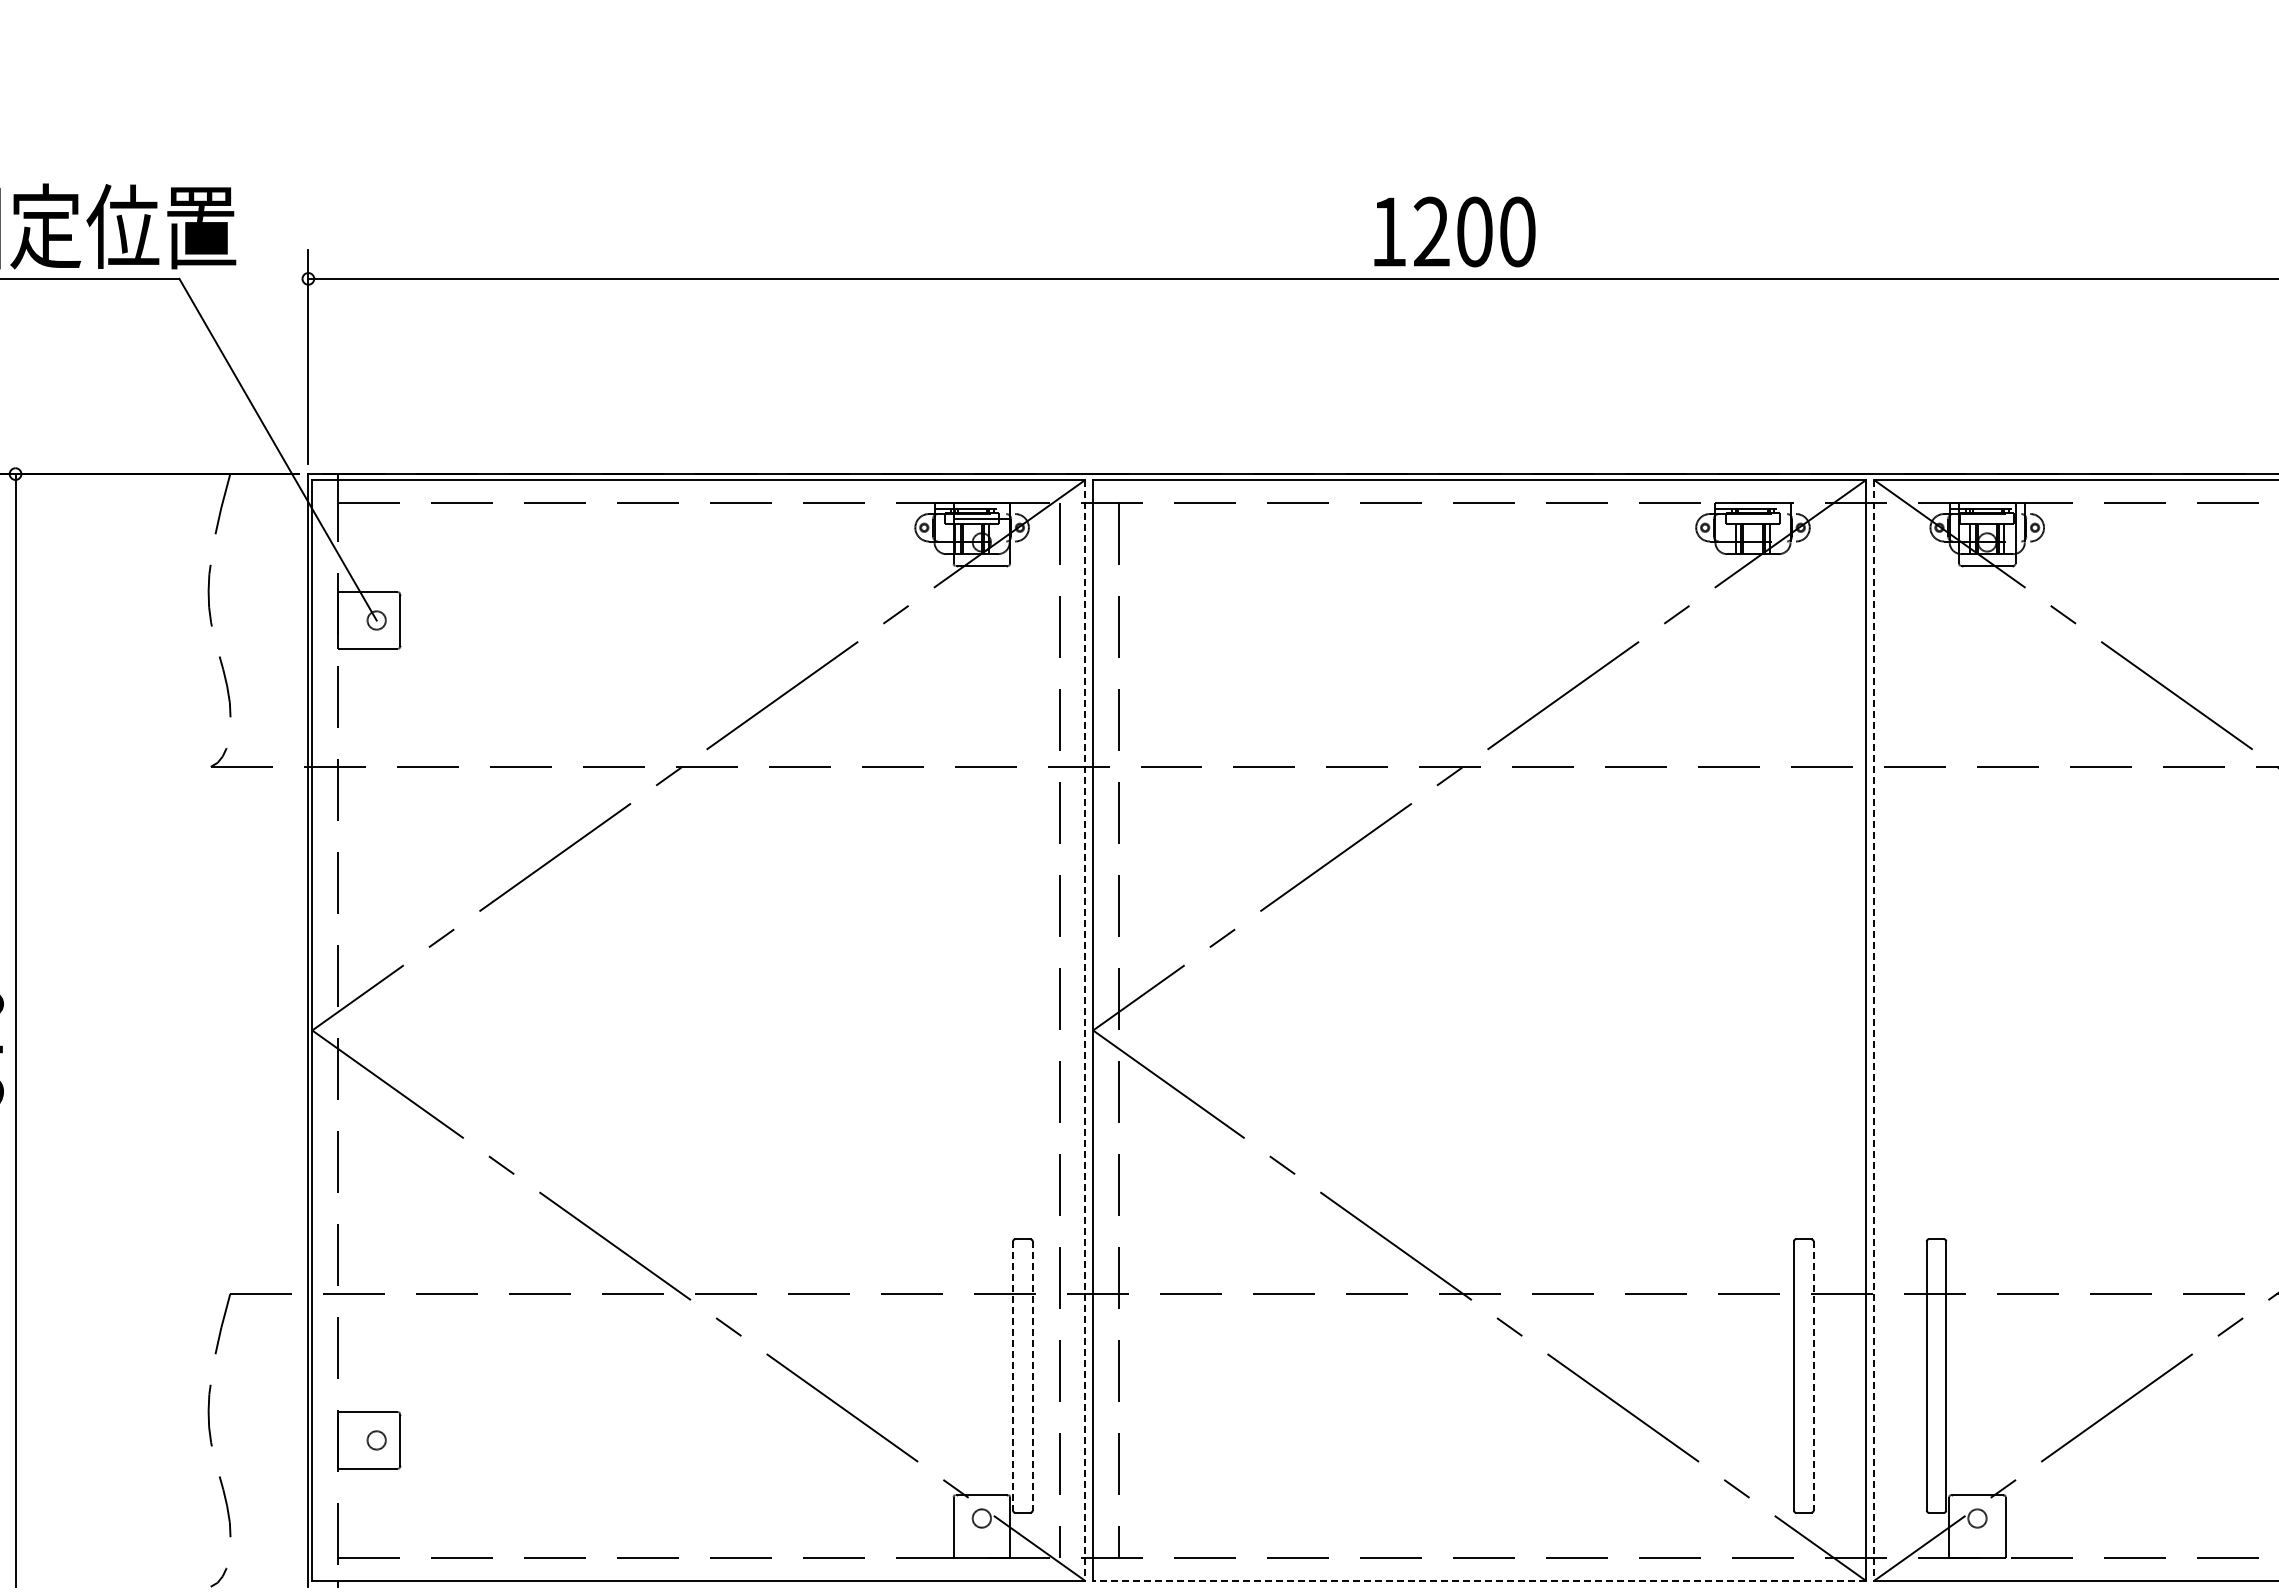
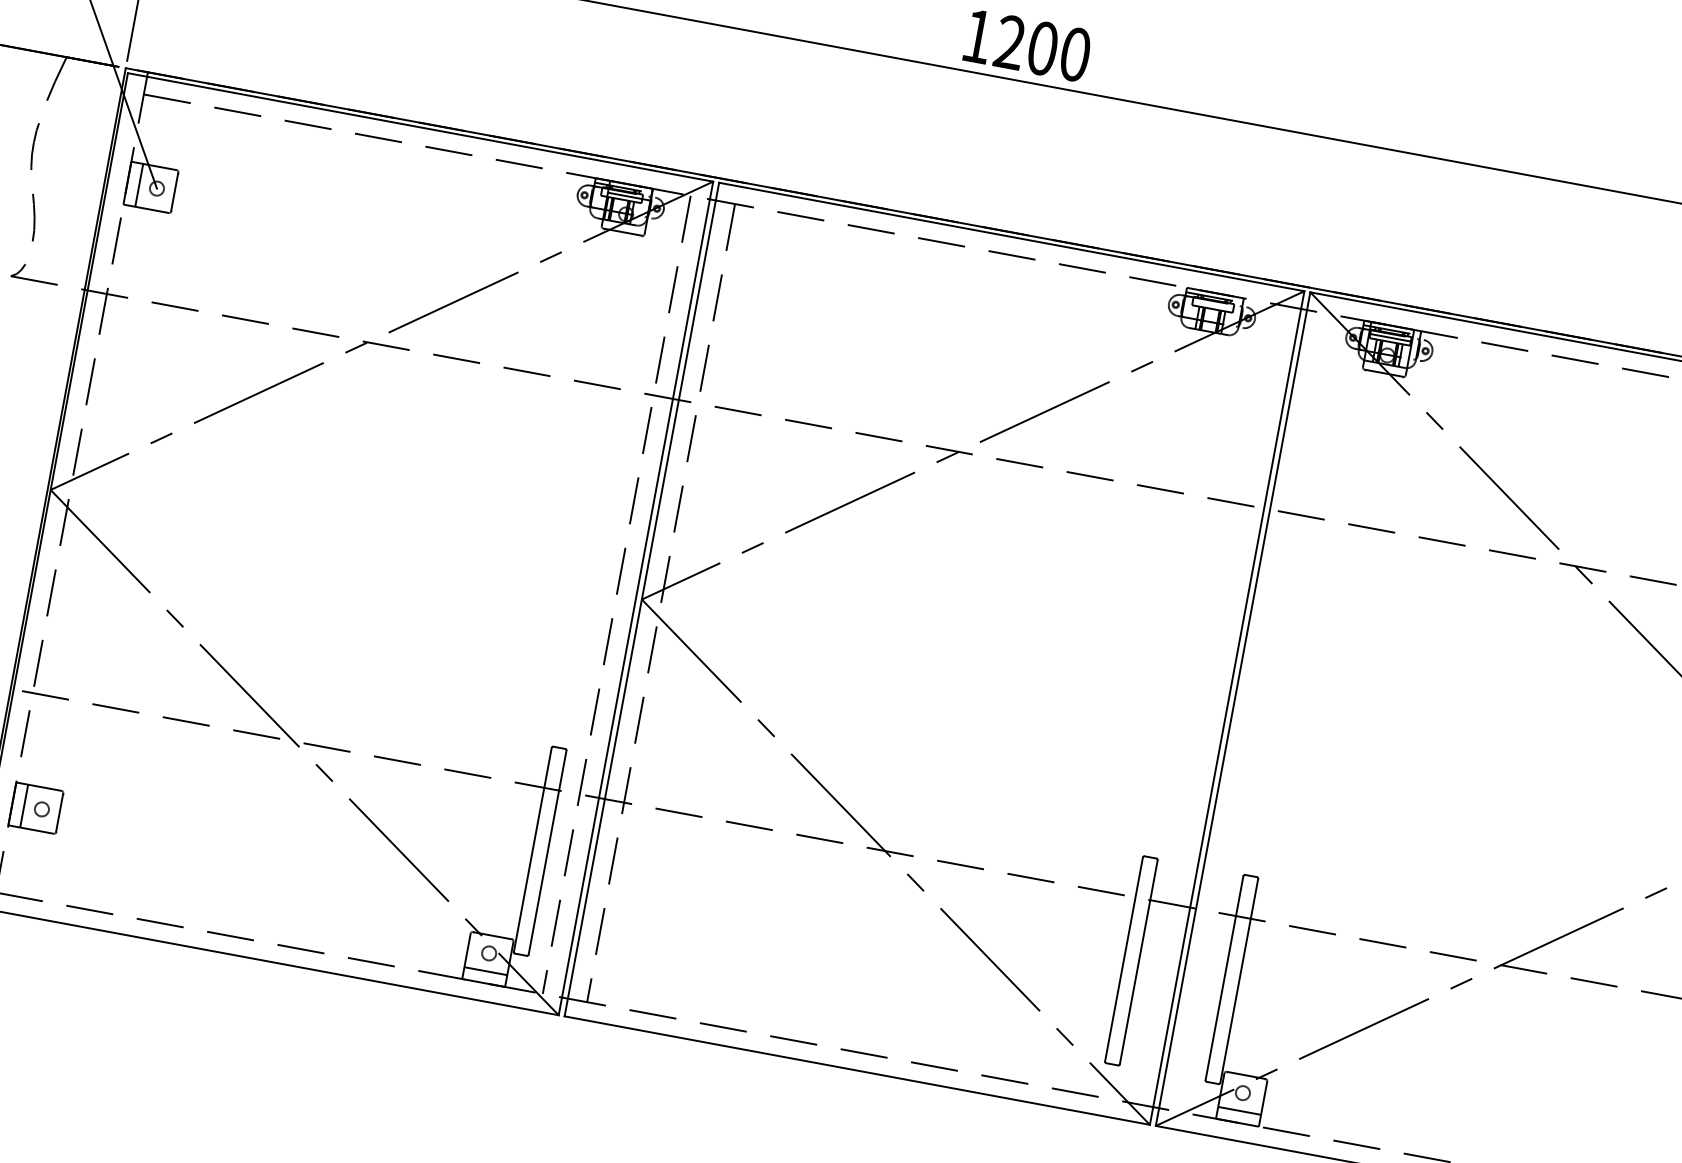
line: (1986, 519) -> (1389, 338), added
line: (353, 620) -> (139, 185), added
line: (1085, 1030) -> (636, 598), dashed -> solid
line: (1874, 1030) -> (1233, 709), dashed -> solid
line: (1013, 1376) -> (533, 850), dashed -> solid
line: (1032, 1376) -> (547, 853), dashed -> solid
line: (1813, 1376) -> (1138, 962), dashed -> solid
line: (353, 1440) -> (24, 806), added
line: (981, 1541) -> (485, 970), added
line: (1977, 1541) -> (1239, 1110), added
line: (1479, 1580) -> (857, 1070), dashed -> solid

